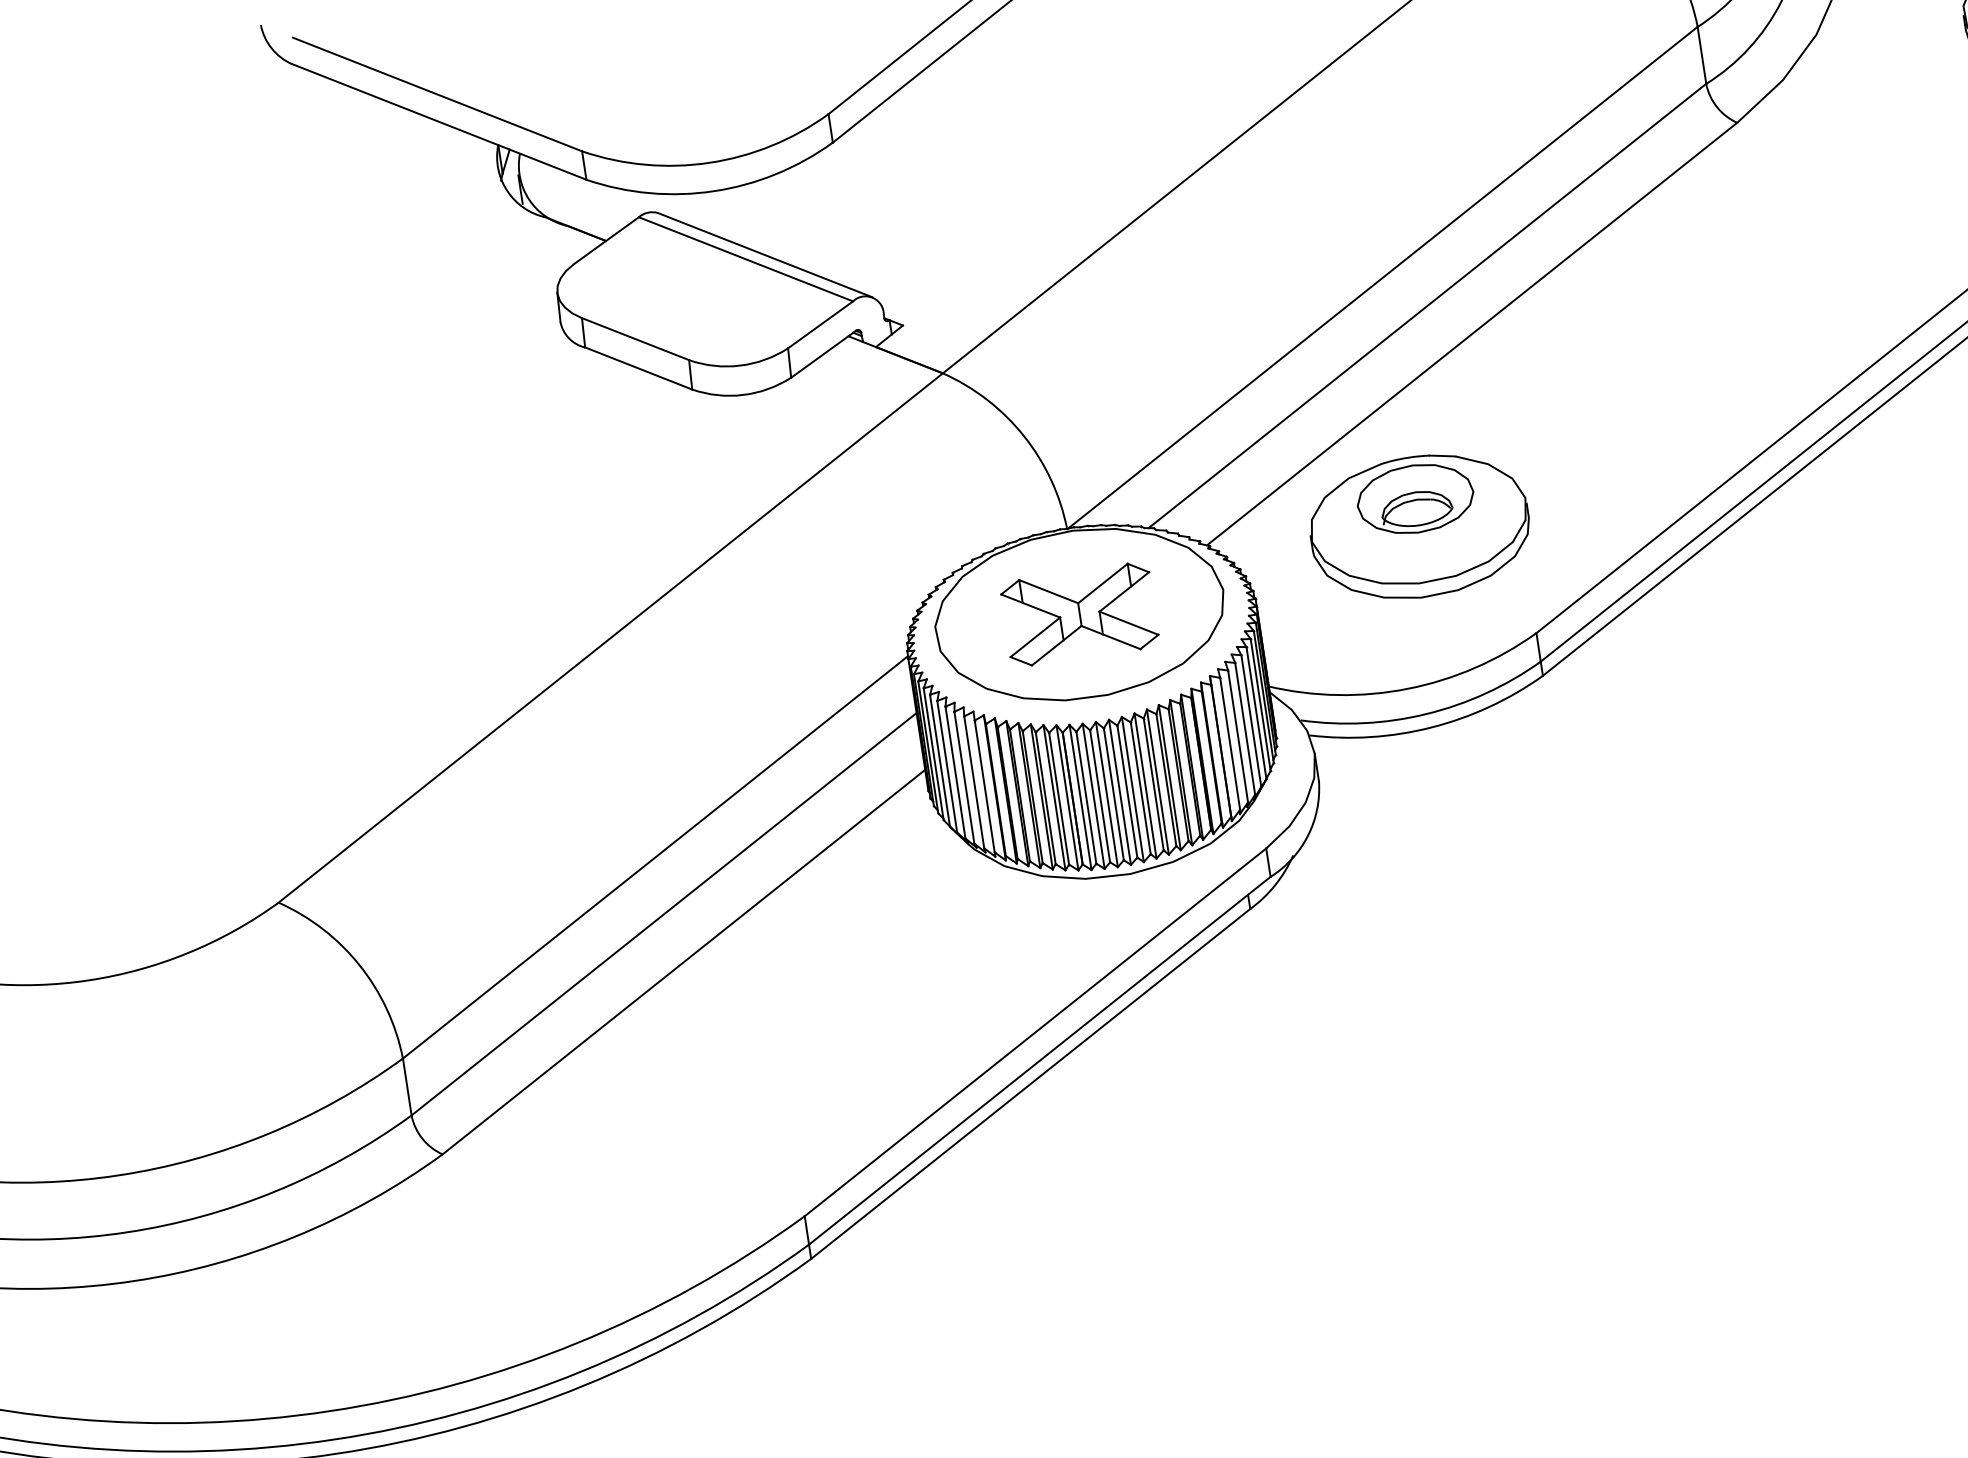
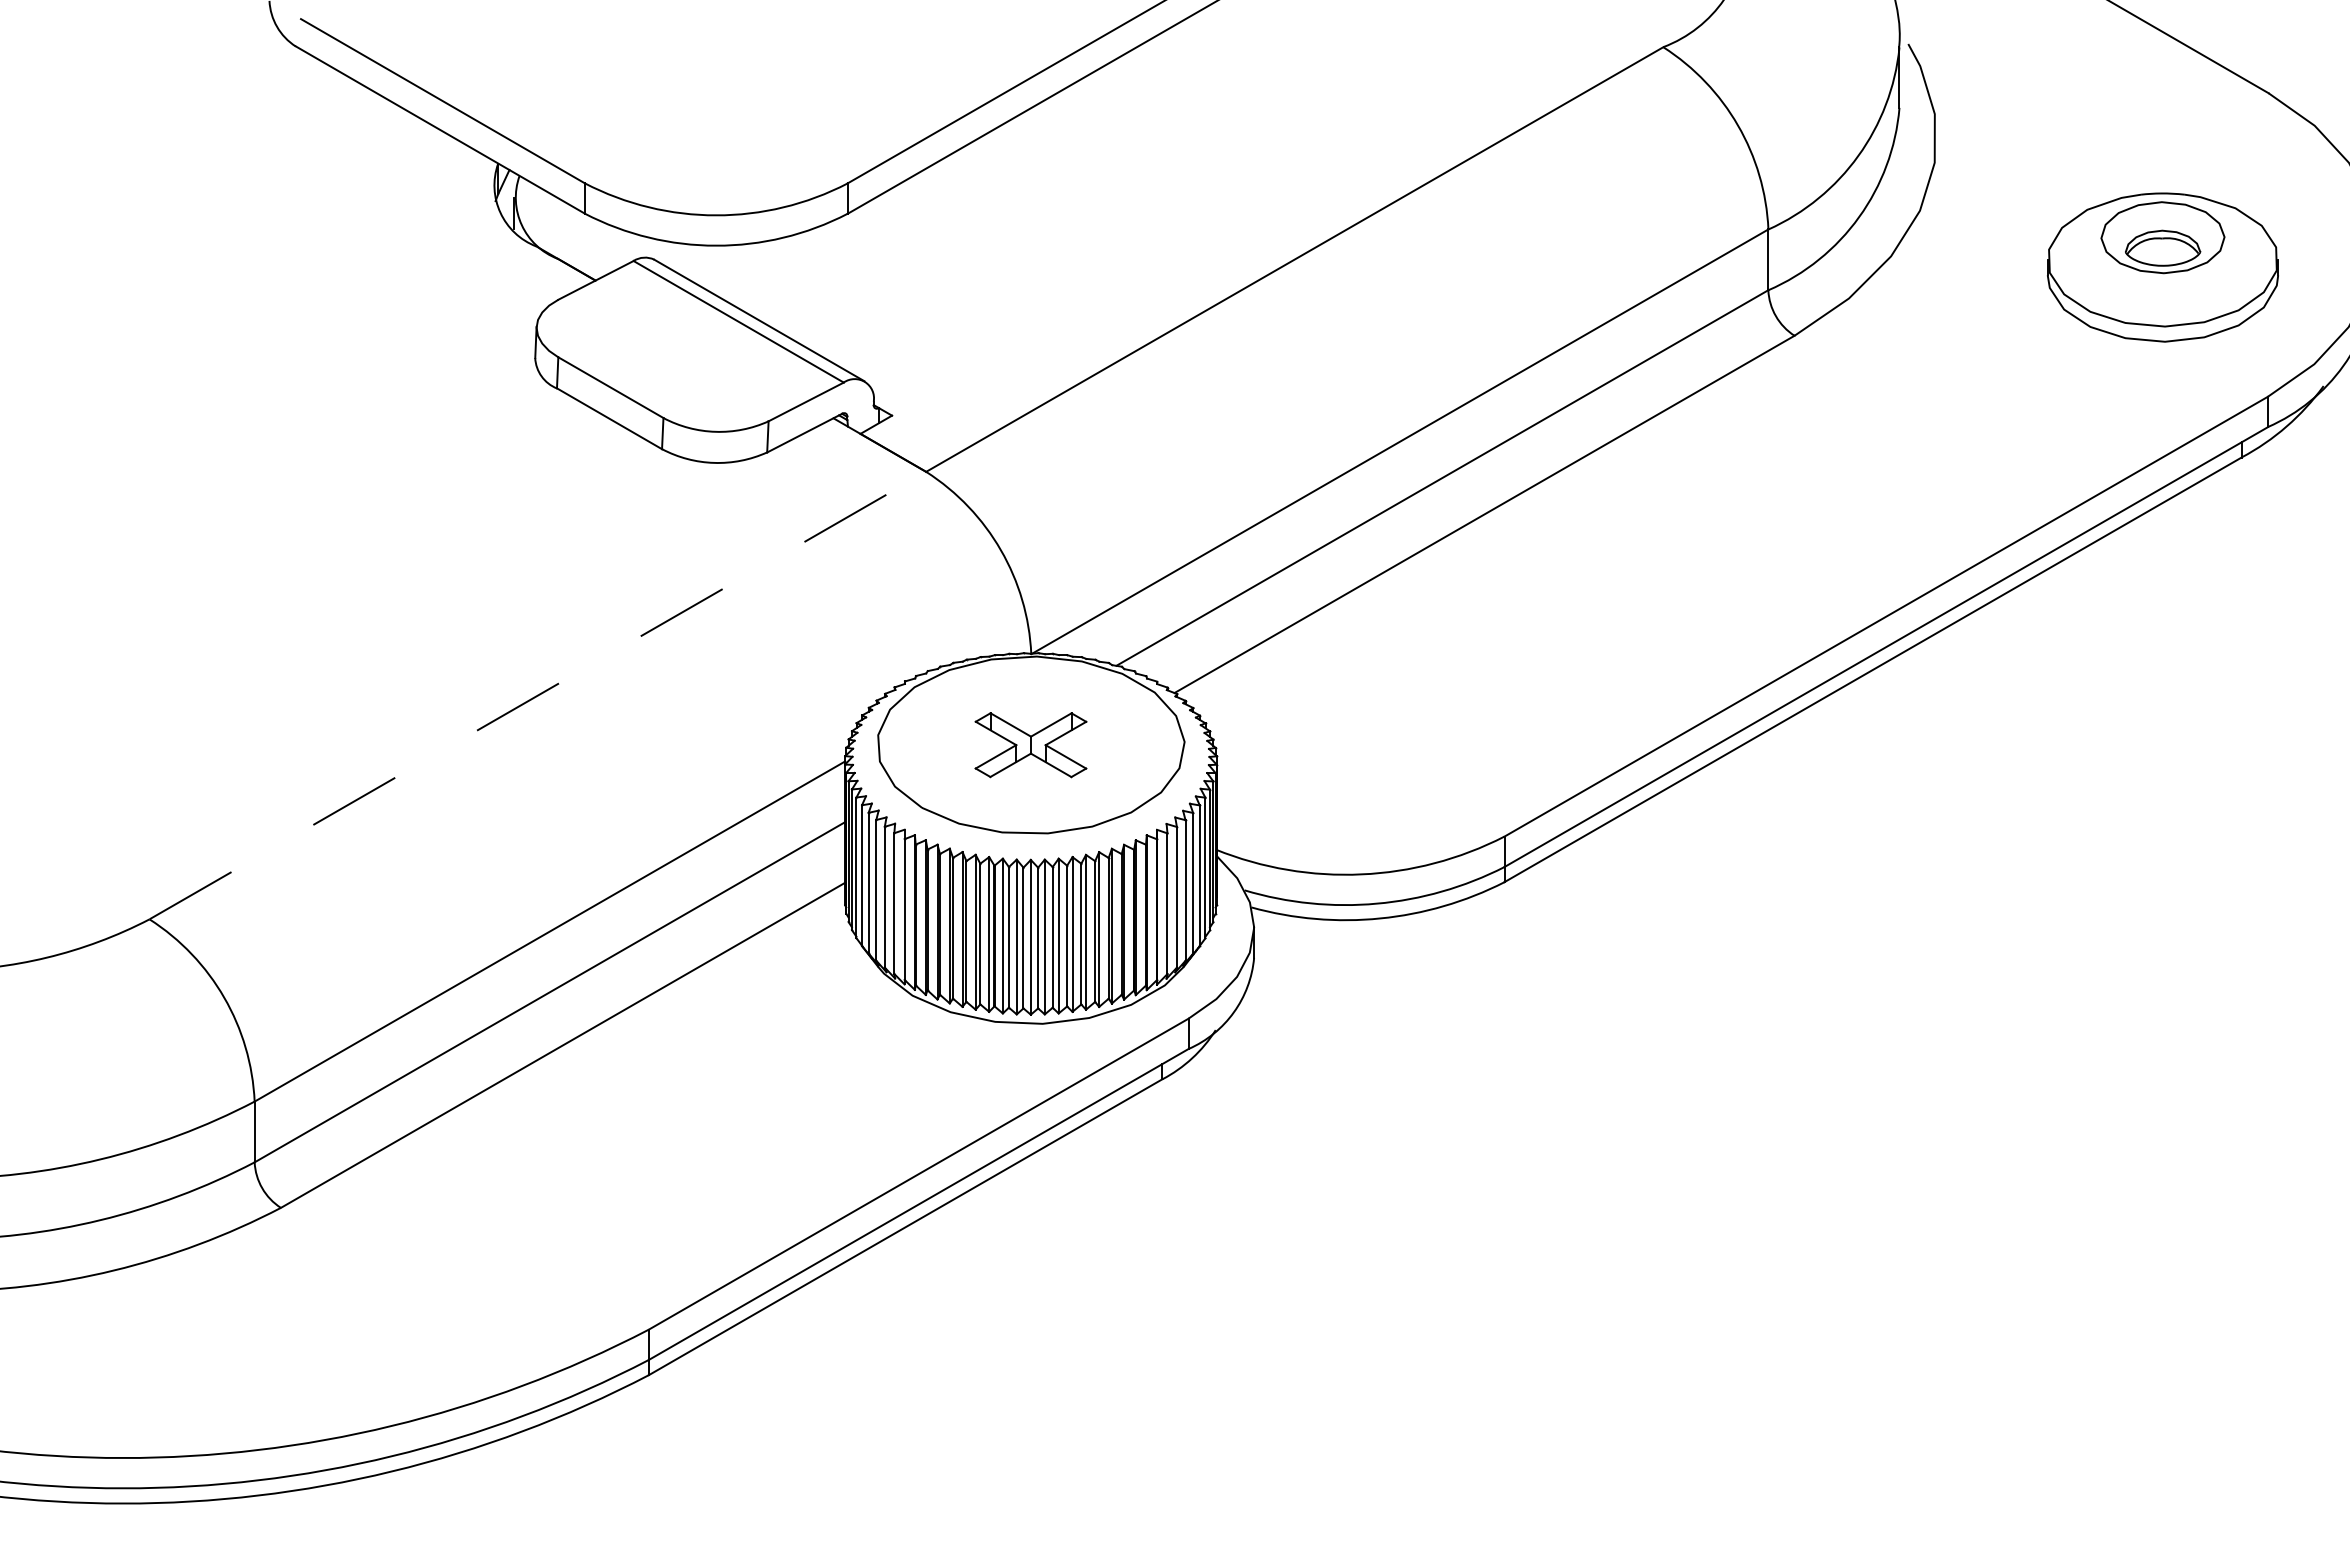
part: (1419, 527) -> (1399, 707), removed
part: (1079, 614) -> (1030, 744), size x0.7
line: (611, 637) -> (538, 695), solid -> dashed

